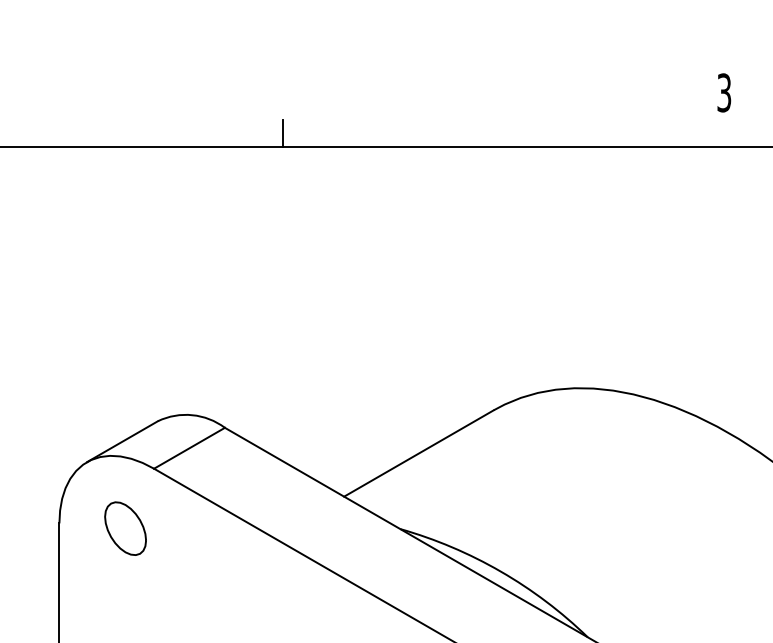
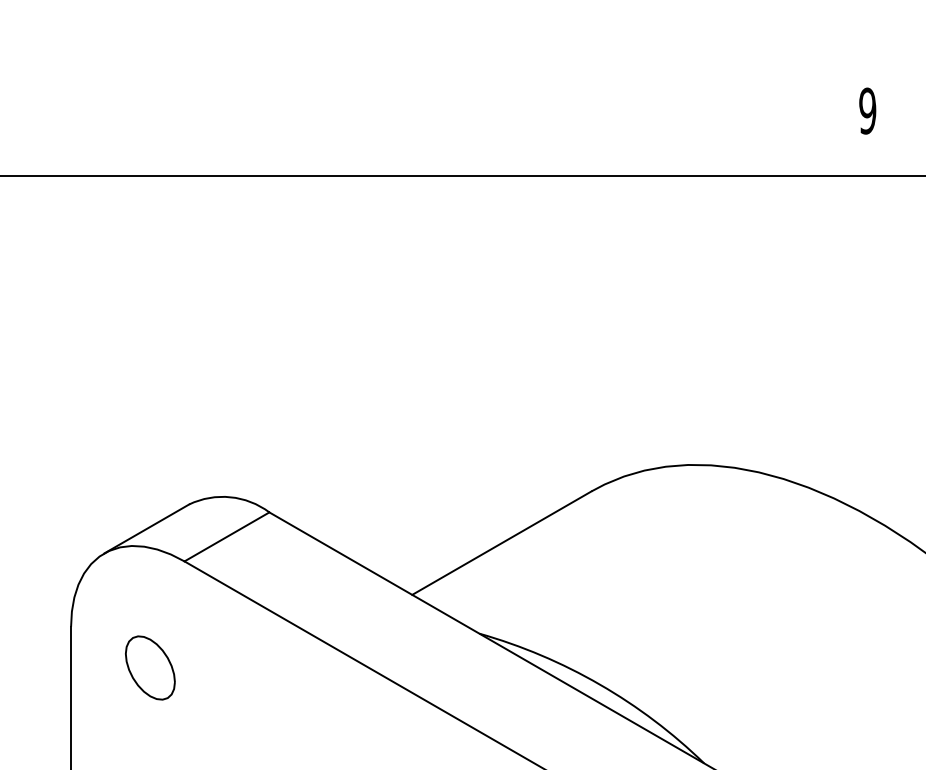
text: (724, 92) -> (867, 110), 3 -> 9
line: (282, 133) -> (338, 159), removed
part: (125, 528) -> (150, 667), moved

